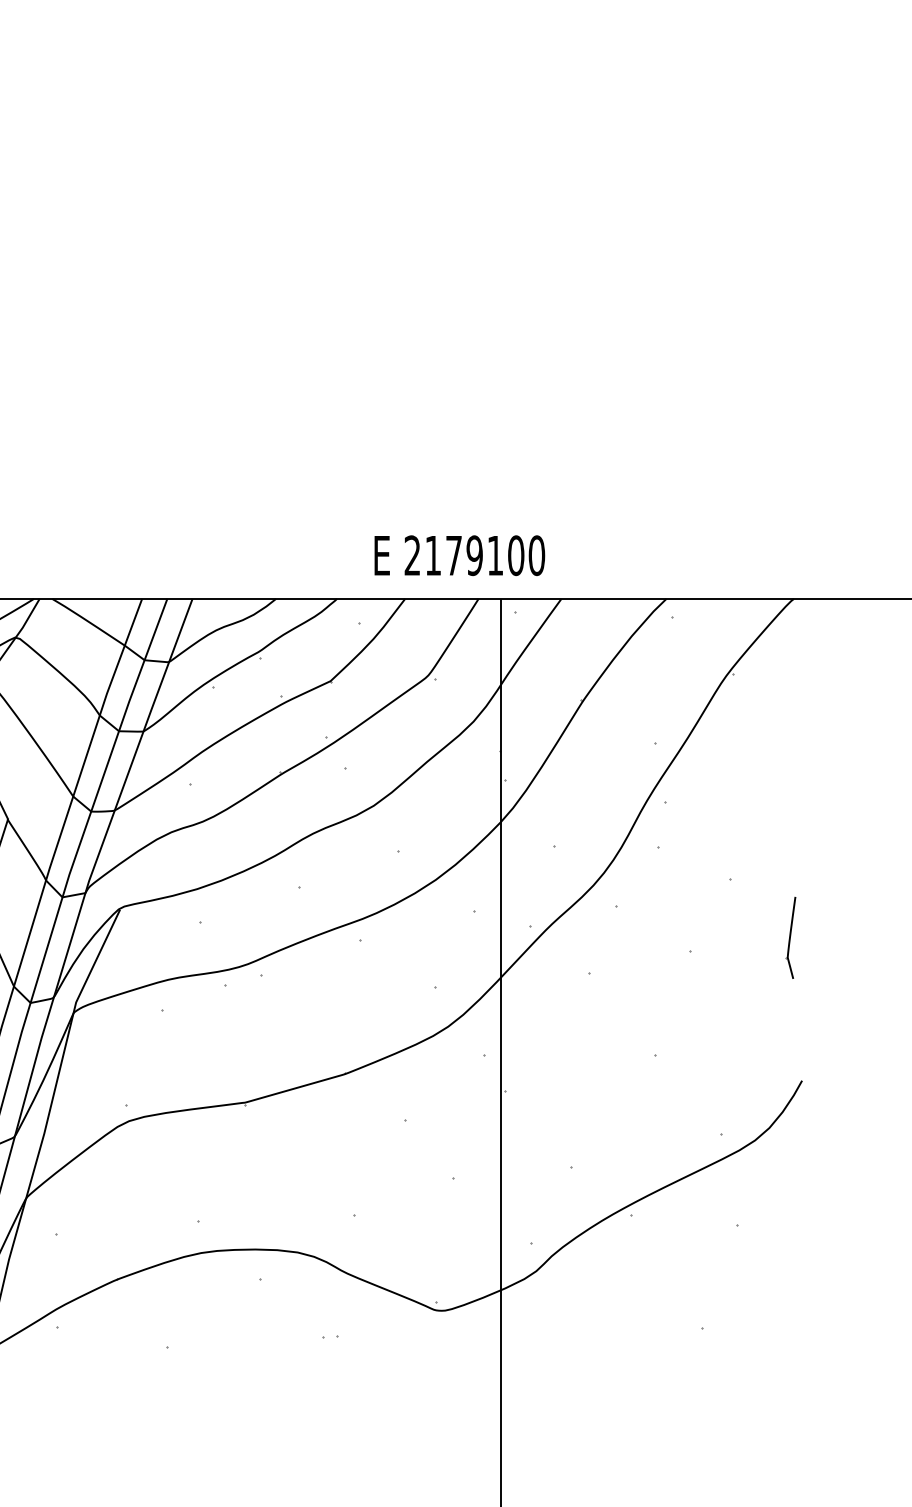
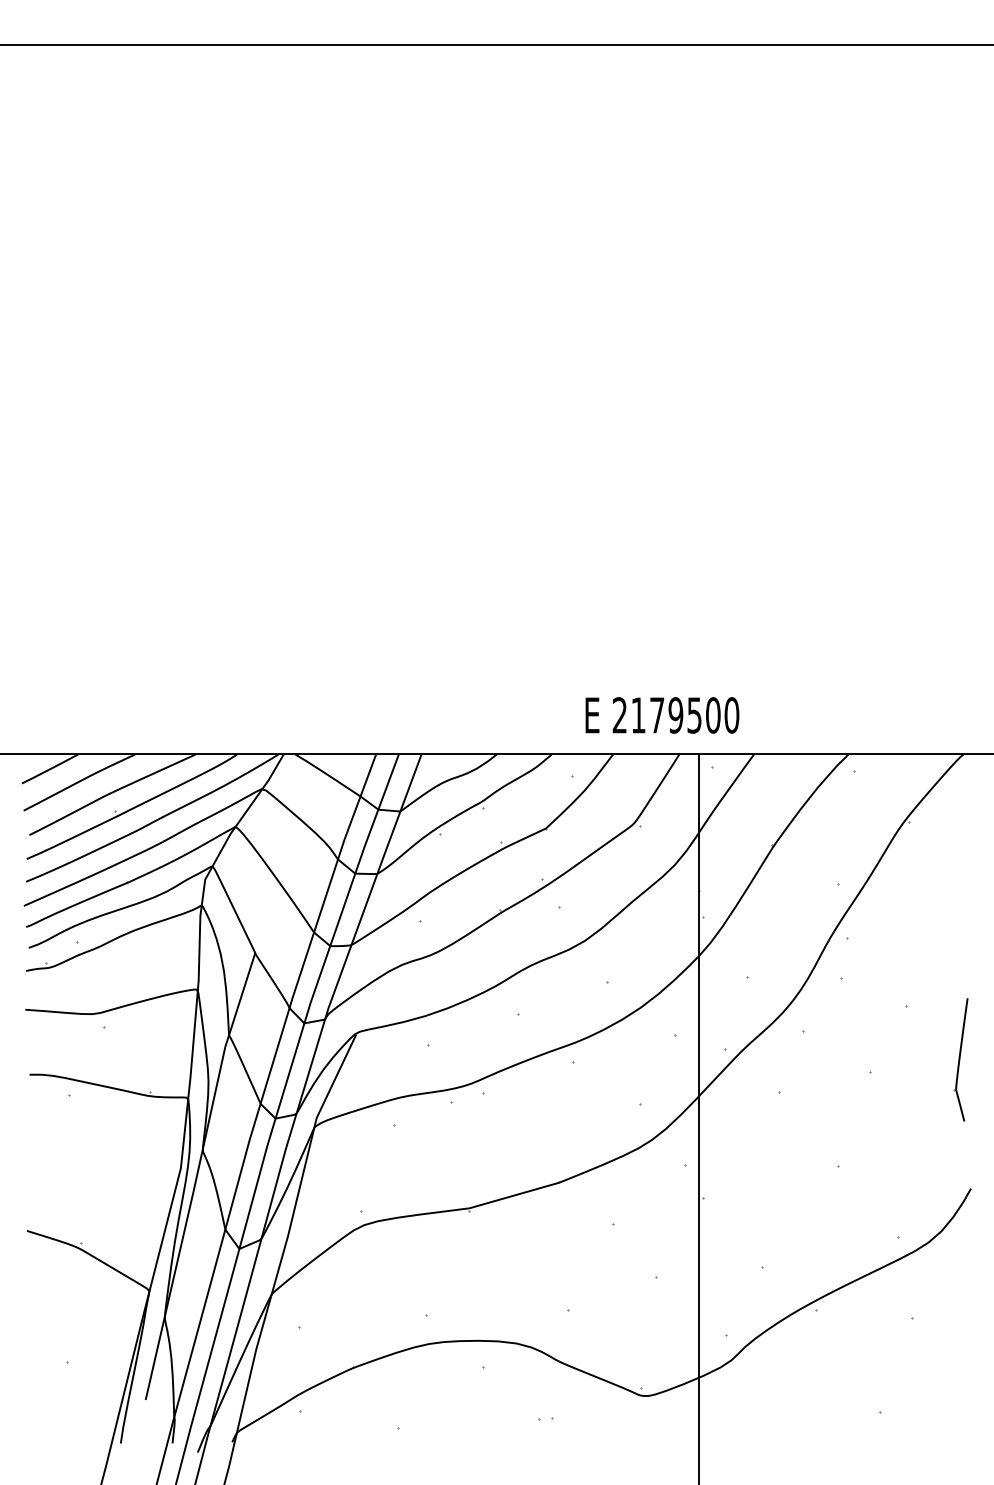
text: (495, 555) -> (694, 715), 2179100 -> 2179500
part: (790, 937) -> (960, 1059), size x1.67

